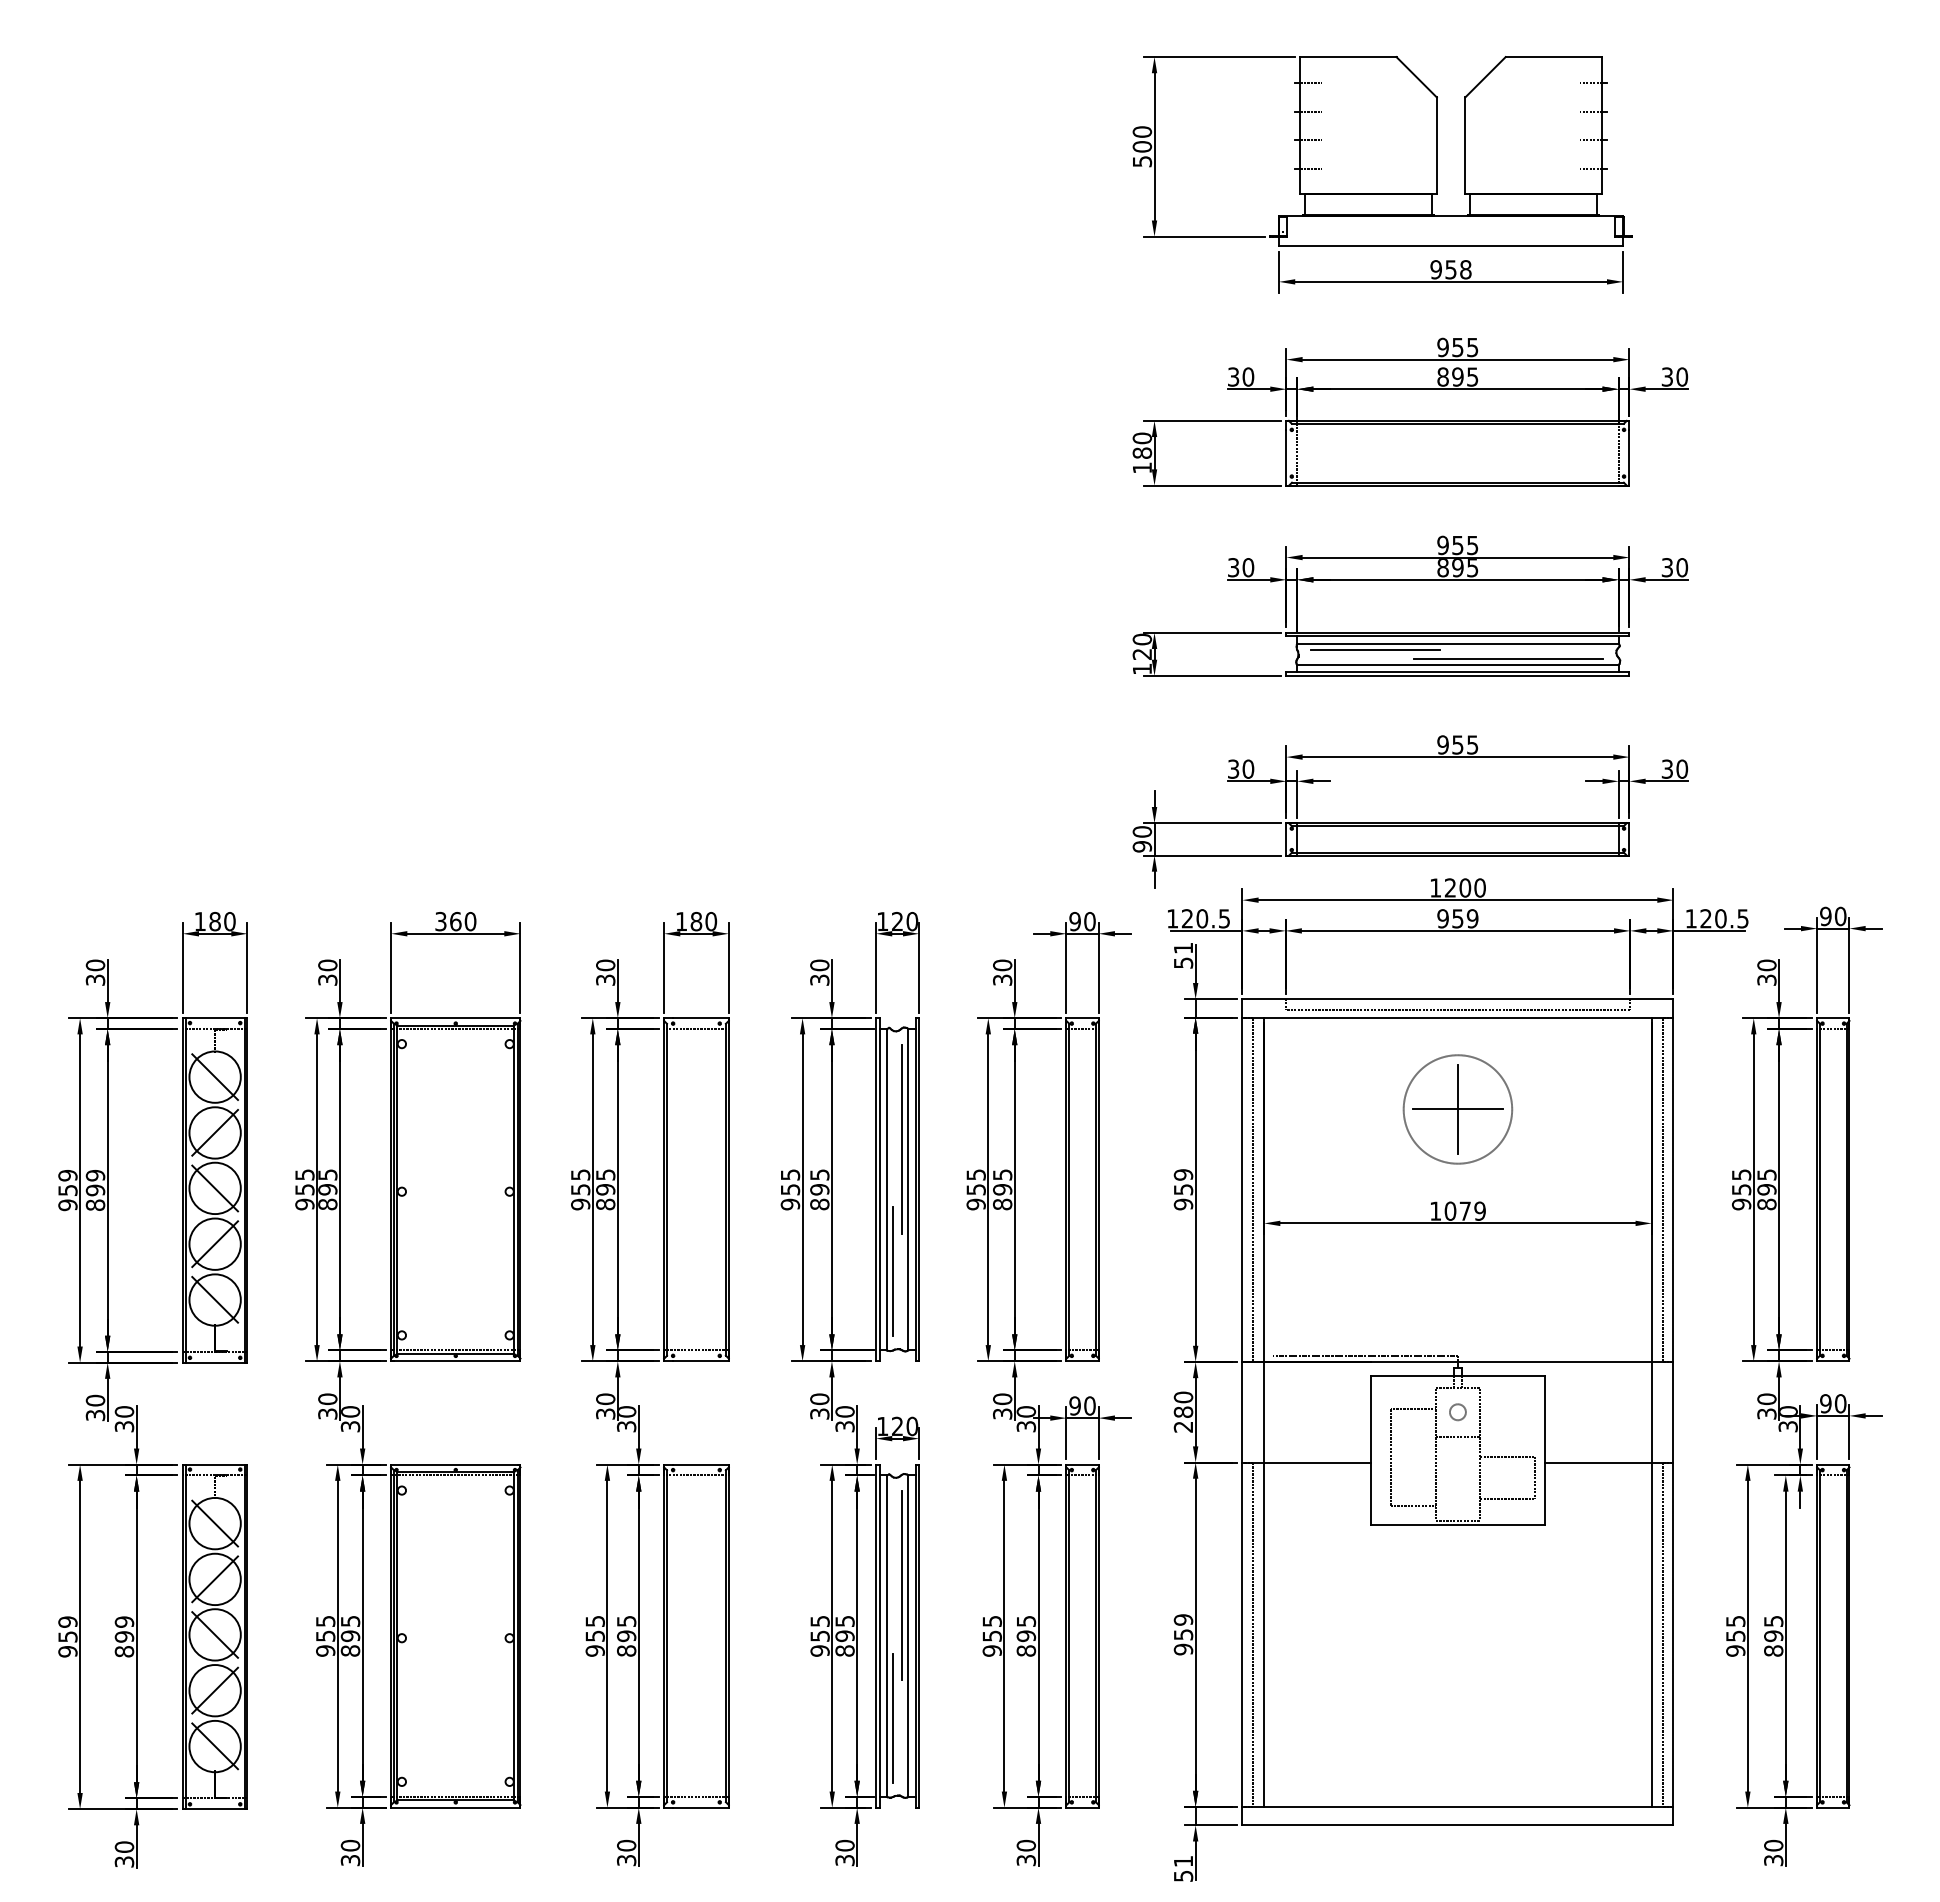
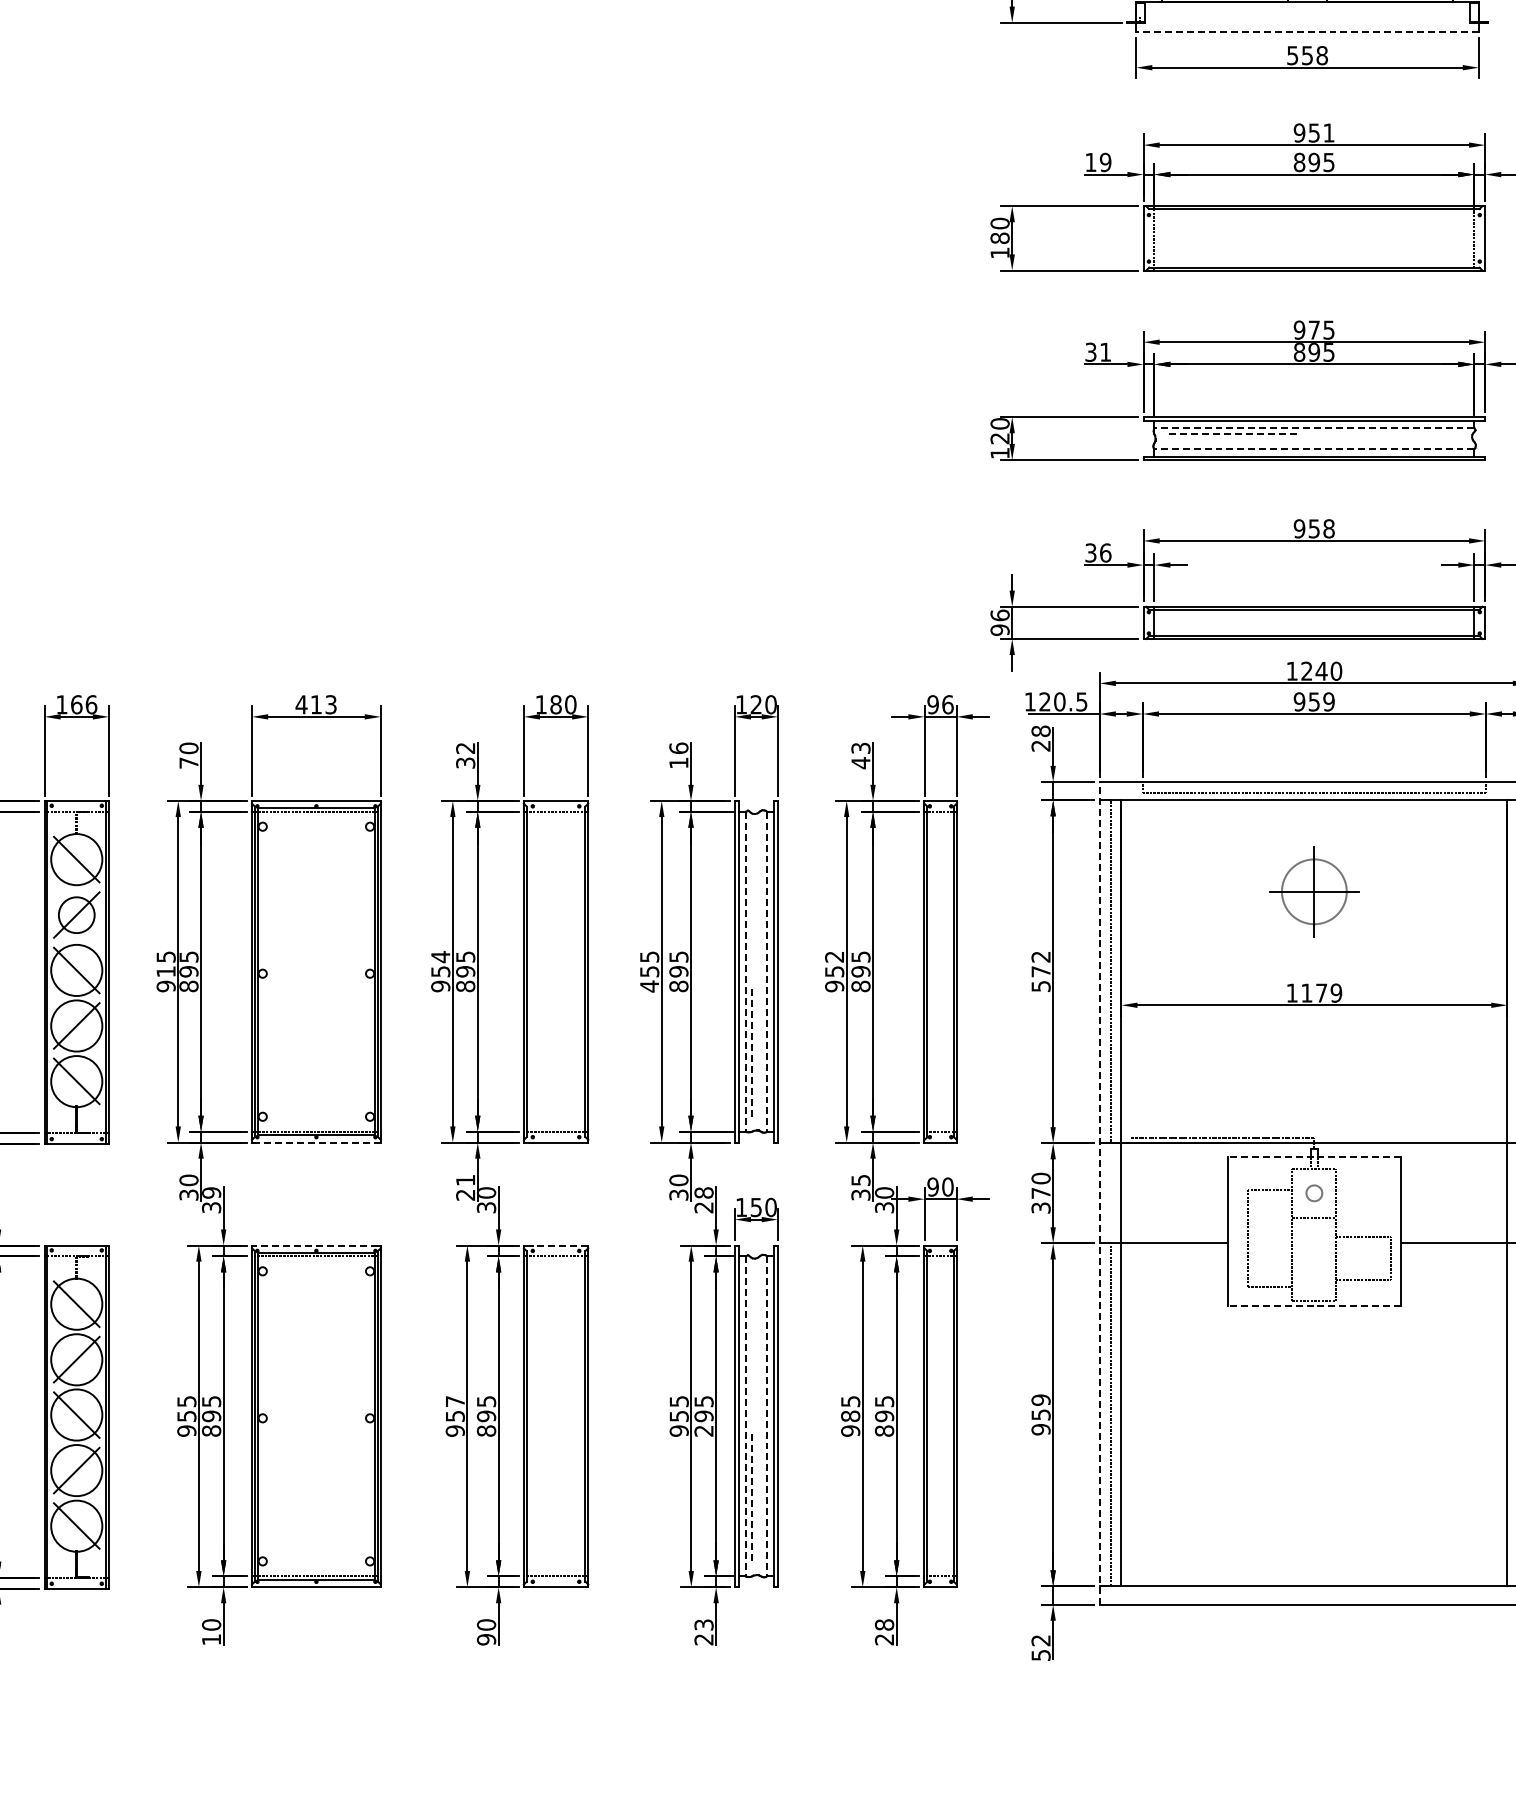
line: (1450, 246) -> (1306, 32), solid -> dashed
text: (1435, 269) -> (1292, 55), 958 -> 558
text: (1472, 347) -> (1328, 133), 955 -> 951
text: (1241, 376) -> (1098, 161), 30 -> 19
text: (1457, 545) -> (1313, 330), 955 -> 975
text: (1248, 567) -> (1105, 352), 30 -> 31
line: (1457, 643) -> (1313, 427), solid -> dashed
line: (1375, 650) -> (1232, 434), solid -> dashed
line: (1508, 658) -> (1364, 442), removed
line: (1457, 665) -> (1313, 449), solid -> dashed
text: (1472, 744) -> (1328, 528), 955 -> 958
text: (1248, 768) -> (1105, 552), 30 -> 36
text: (1141, 831) -> (999, 615), 90 -> 96
text: (1465, 887) -> (1321, 670), 1200 -> 1240
text: (222, 921) -> (84, 704), 180 -> 166
text: (455, 921) -> (316, 704), 360 -> 413
text: (1089, 921) -> (947, 704), 90 -> 96
text: (1183, 955) -> (1041, 738), 51 -> 28
text: (605, 965) -> (465, 748), 30 -> 32
text: (819, 972) -> (678, 755), 30 -> 16
text: (1002, 972) -> (860, 755), 30 -> 43
text: (327, 979) -> (188, 762), 30 -> 70
circle: (1457, 1109) -> (1313, 891), size x0.6
circle: (214, 1132) -> (76, 914), size x0.7
line: (902, 1138) -> (761, 920), removed
text: (580, 1174) -> (440, 956), 955 -> 954
text: (975, 1174) -> (833, 956), 955 -> 952
text: (304, 1189) -> (165, 971), 955 -> 915
line: (886, 1189) -> (745, 971), solid -> dashed
line: (908, 1189) -> (767, 971), solid -> dashed
text: (1183, 1189) -> (1041, 971), 959 -> 572
text: (790, 1204) -> (649, 986), 955 -> 455
text: (1450, 1210) -> (1306, 992), 1079 -> 1179
line: (893, 1271) -> (752, 1053), solid -> dashed
line: (455, 1361) -> (316, 1142), solid -> dashed
line: (1457, 1376) -> (1313, 1157), solid -> dashed
text: (1002, 1399) -> (860, 1180), 30 -> 35
text: (605, 1406) -> (465, 1187), 30 -> 21
text: (350, 1411) -> (211, 1192), 30 -> 39
line: (1242, 1411) -> (1099, 1192), solid -> dashed
text: (844, 1419) -> (703, 1200), 30 -> 28
text: (1183, 1419) -> (1041, 1200), 280 -> 370
text: (897, 1426) -> (756, 1207), 120 -> 150
line: (453, 1464) -> (314, 1245), solid -> dashed
line: (700, 1464) -> (560, 1245), solid -> dashed
line: (1457, 1525) -> (1313, 1306), solid -> dashed
line: (902, 1585) -> (761, 1365), removed
text: (594, 1621) -> (454, 1401), 955 -> 957
text: (991, 1635) -> (849, 1415), 955 -> 985
line: (886, 1636) -> (745, 1416), solid -> dashed
line: (908, 1636) -> (767, 1416), solid -> dashed
text: (844, 1650) -> (703, 1430), 895 -> 295
line: (893, 1718) -> (752, 1498), solid -> dashed
text: (844, 1852) -> (703, 1631), 30 -> 23
text: (1026, 1852) -> (884, 1631), 30 -> 28
text: (350, 1860) -> (211, 1639), 30 -> 10
text: (626, 1860) -> (486, 1639), 30 -> 90
text: (1182, 1861) -> (1040, 1640), 51 -> 52

